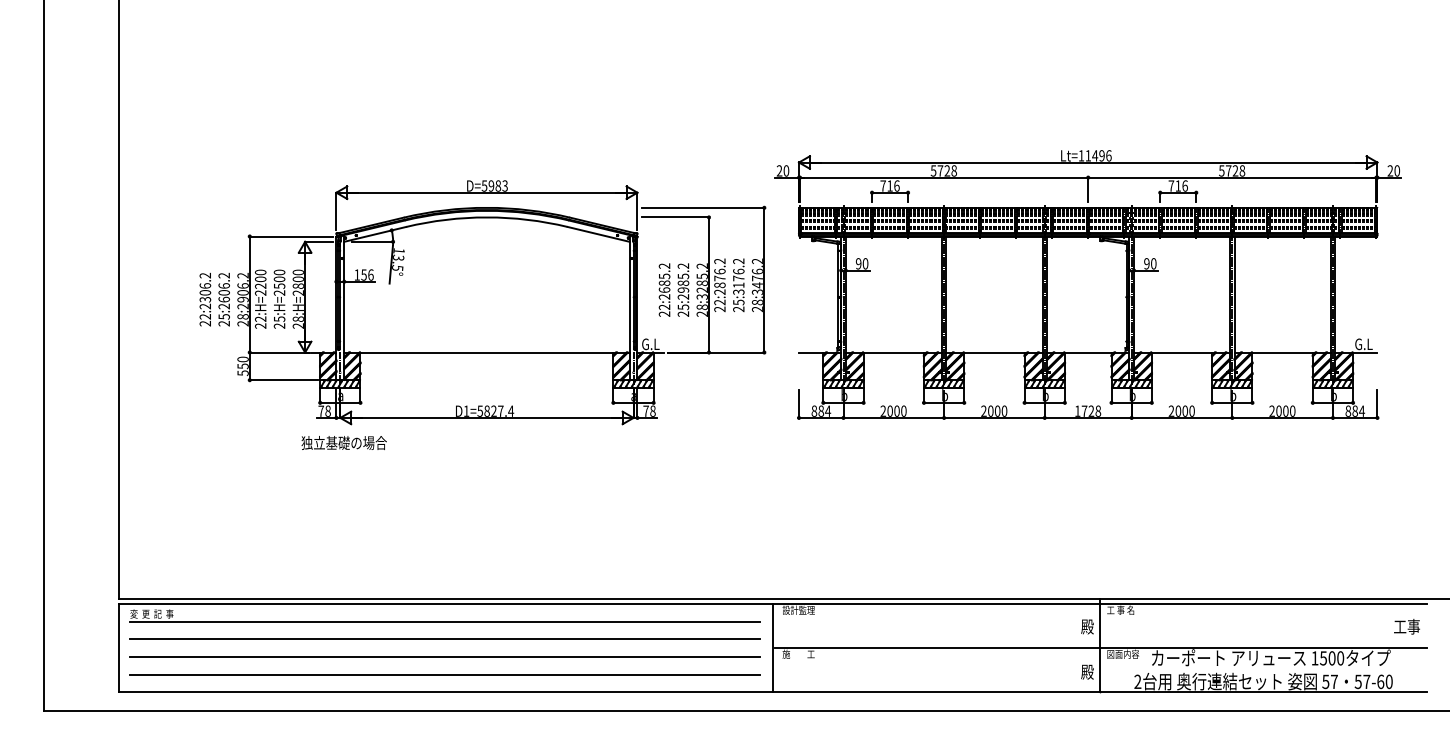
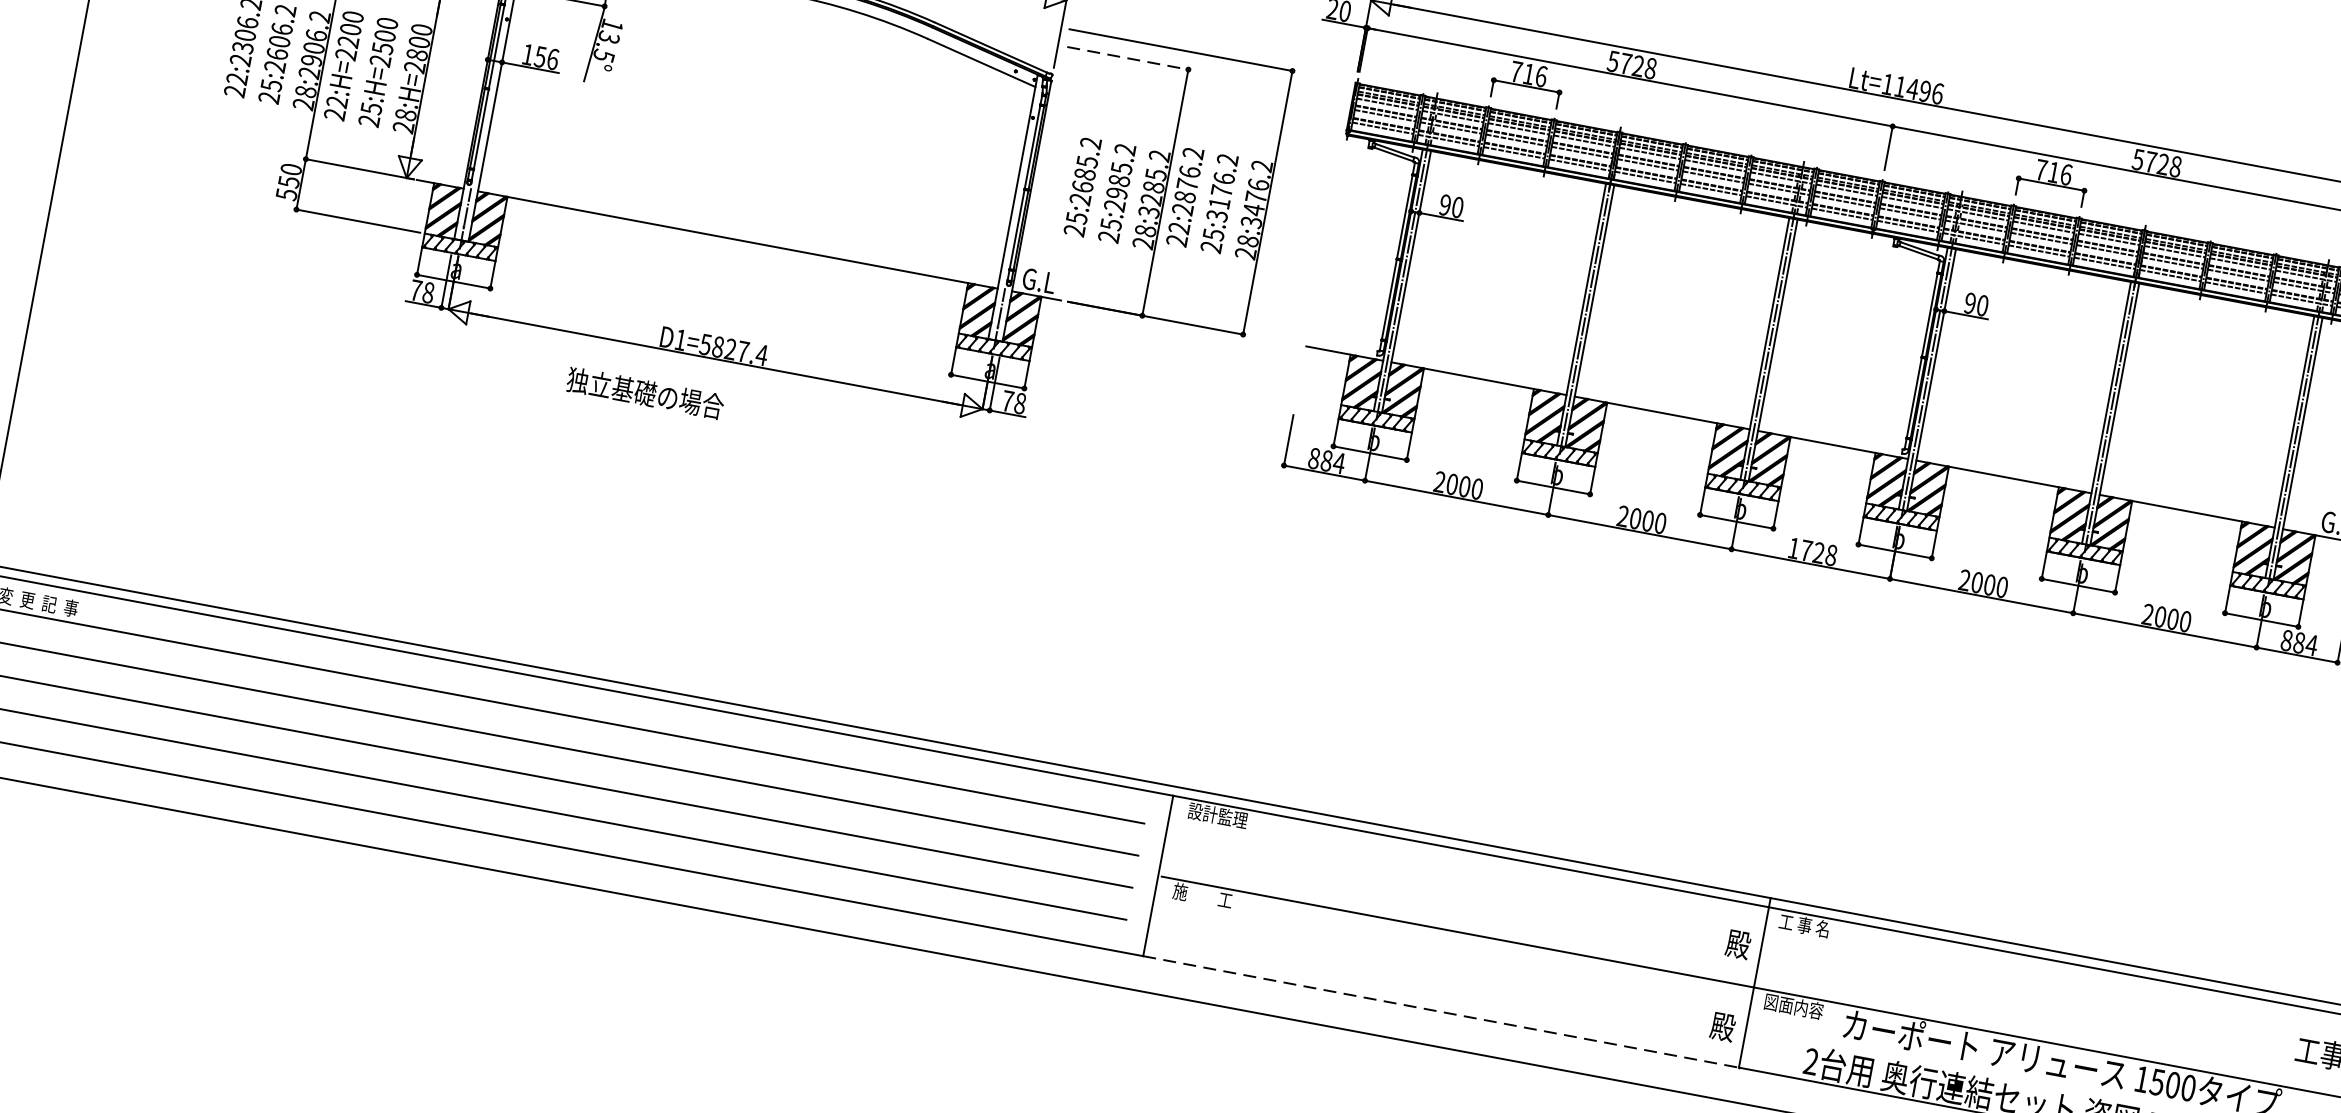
line: (676, 217) -> (1129, 58), solid -> dashed
text: (664, 307) -> (1076, 218), 22:2685.2 -> 25:2685.2
text: (343, 442) -> (644, 392), moved
line: (936, 692) -> (1440, 1012), solid -> dashed

